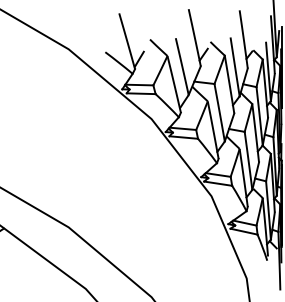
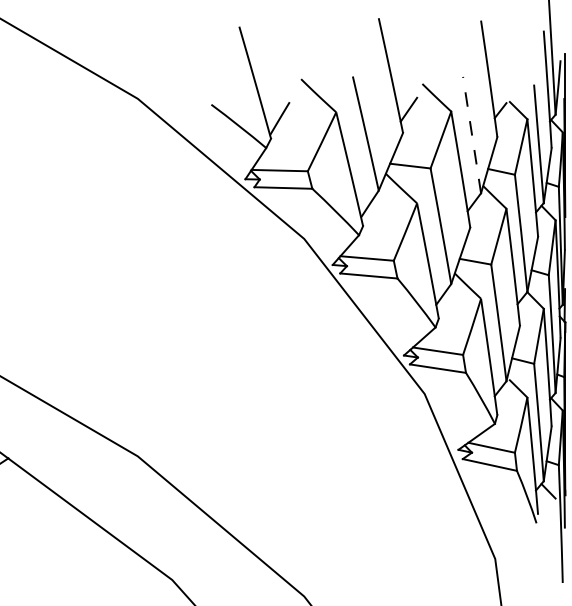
line: (235, 66) -> (472, 133), solid -> dashed

